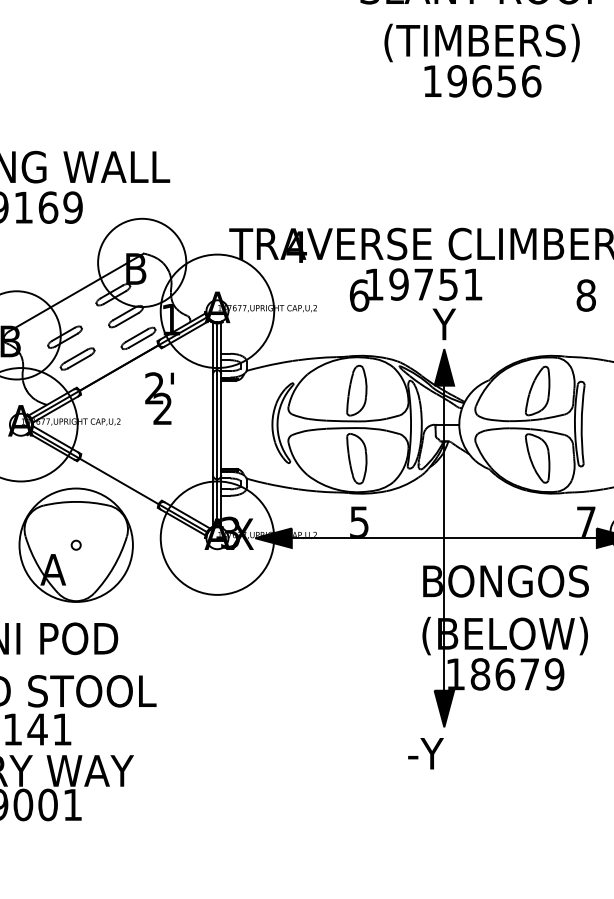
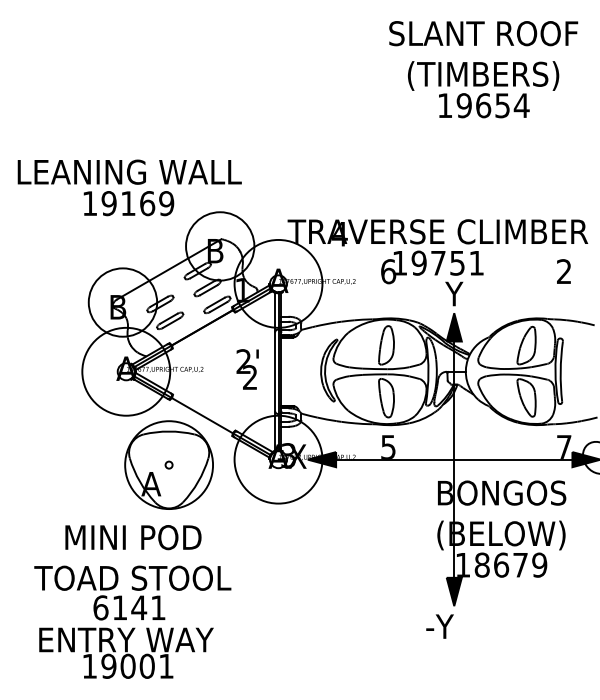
text: (531, 81) -> (521, 105), 19656 -> 19654
text: (585, 295) -> (563, 271), 8 -> 2
text: (159, 398) -> (247, 369), moved

